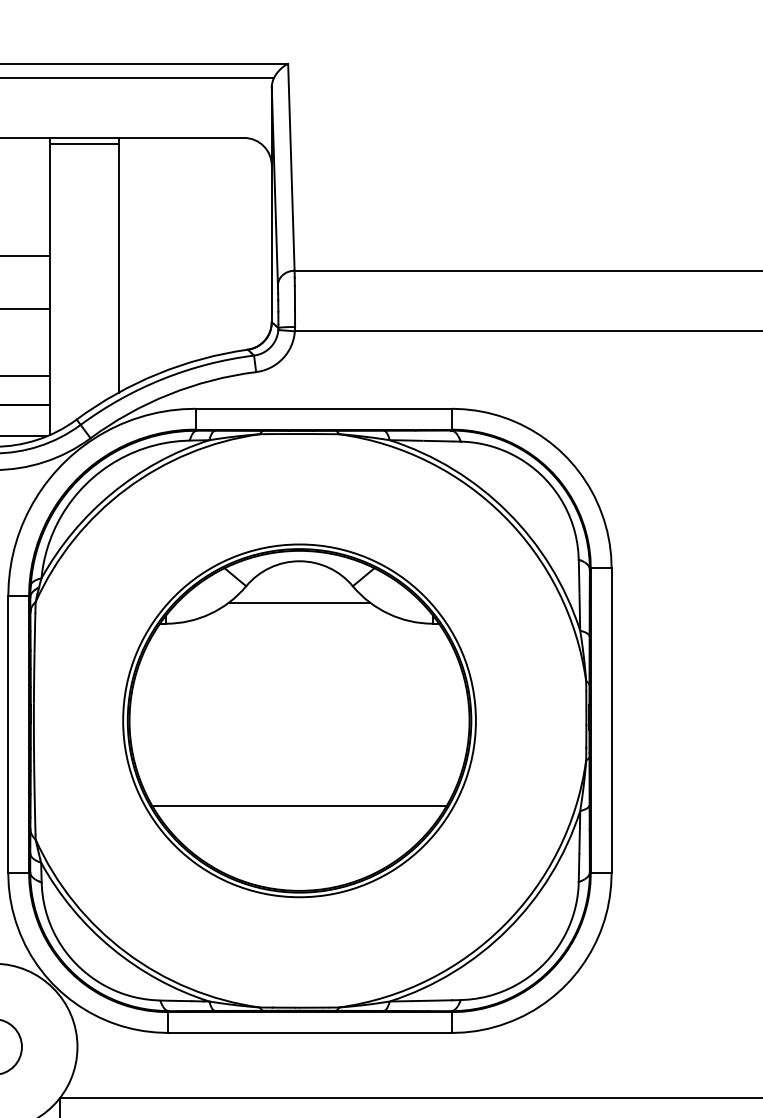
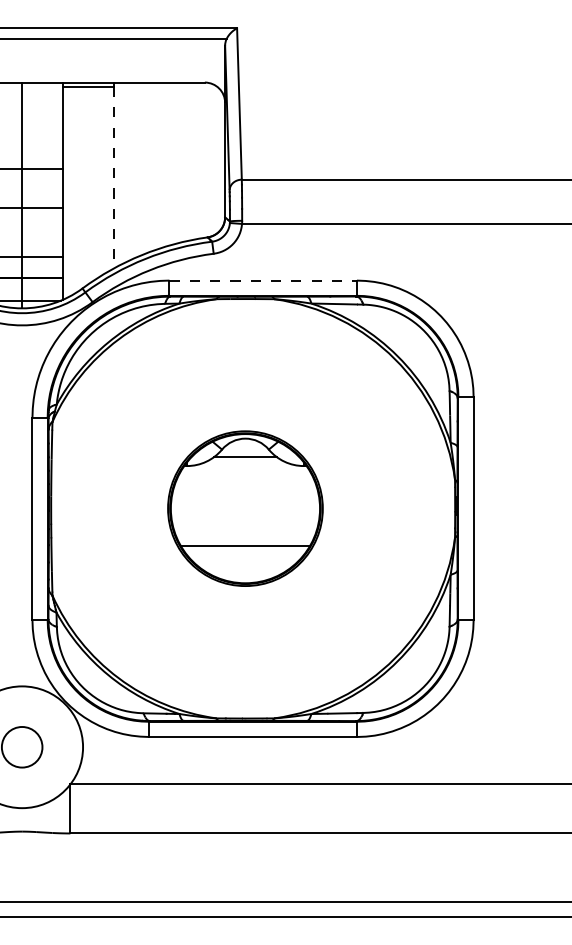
line: (119, 267) -> (113, 177), solid -> dashed
line: (324, 408) -> (263, 280), solid -> dashed
part: (299, 720) -> (245, 508), size x0.6

